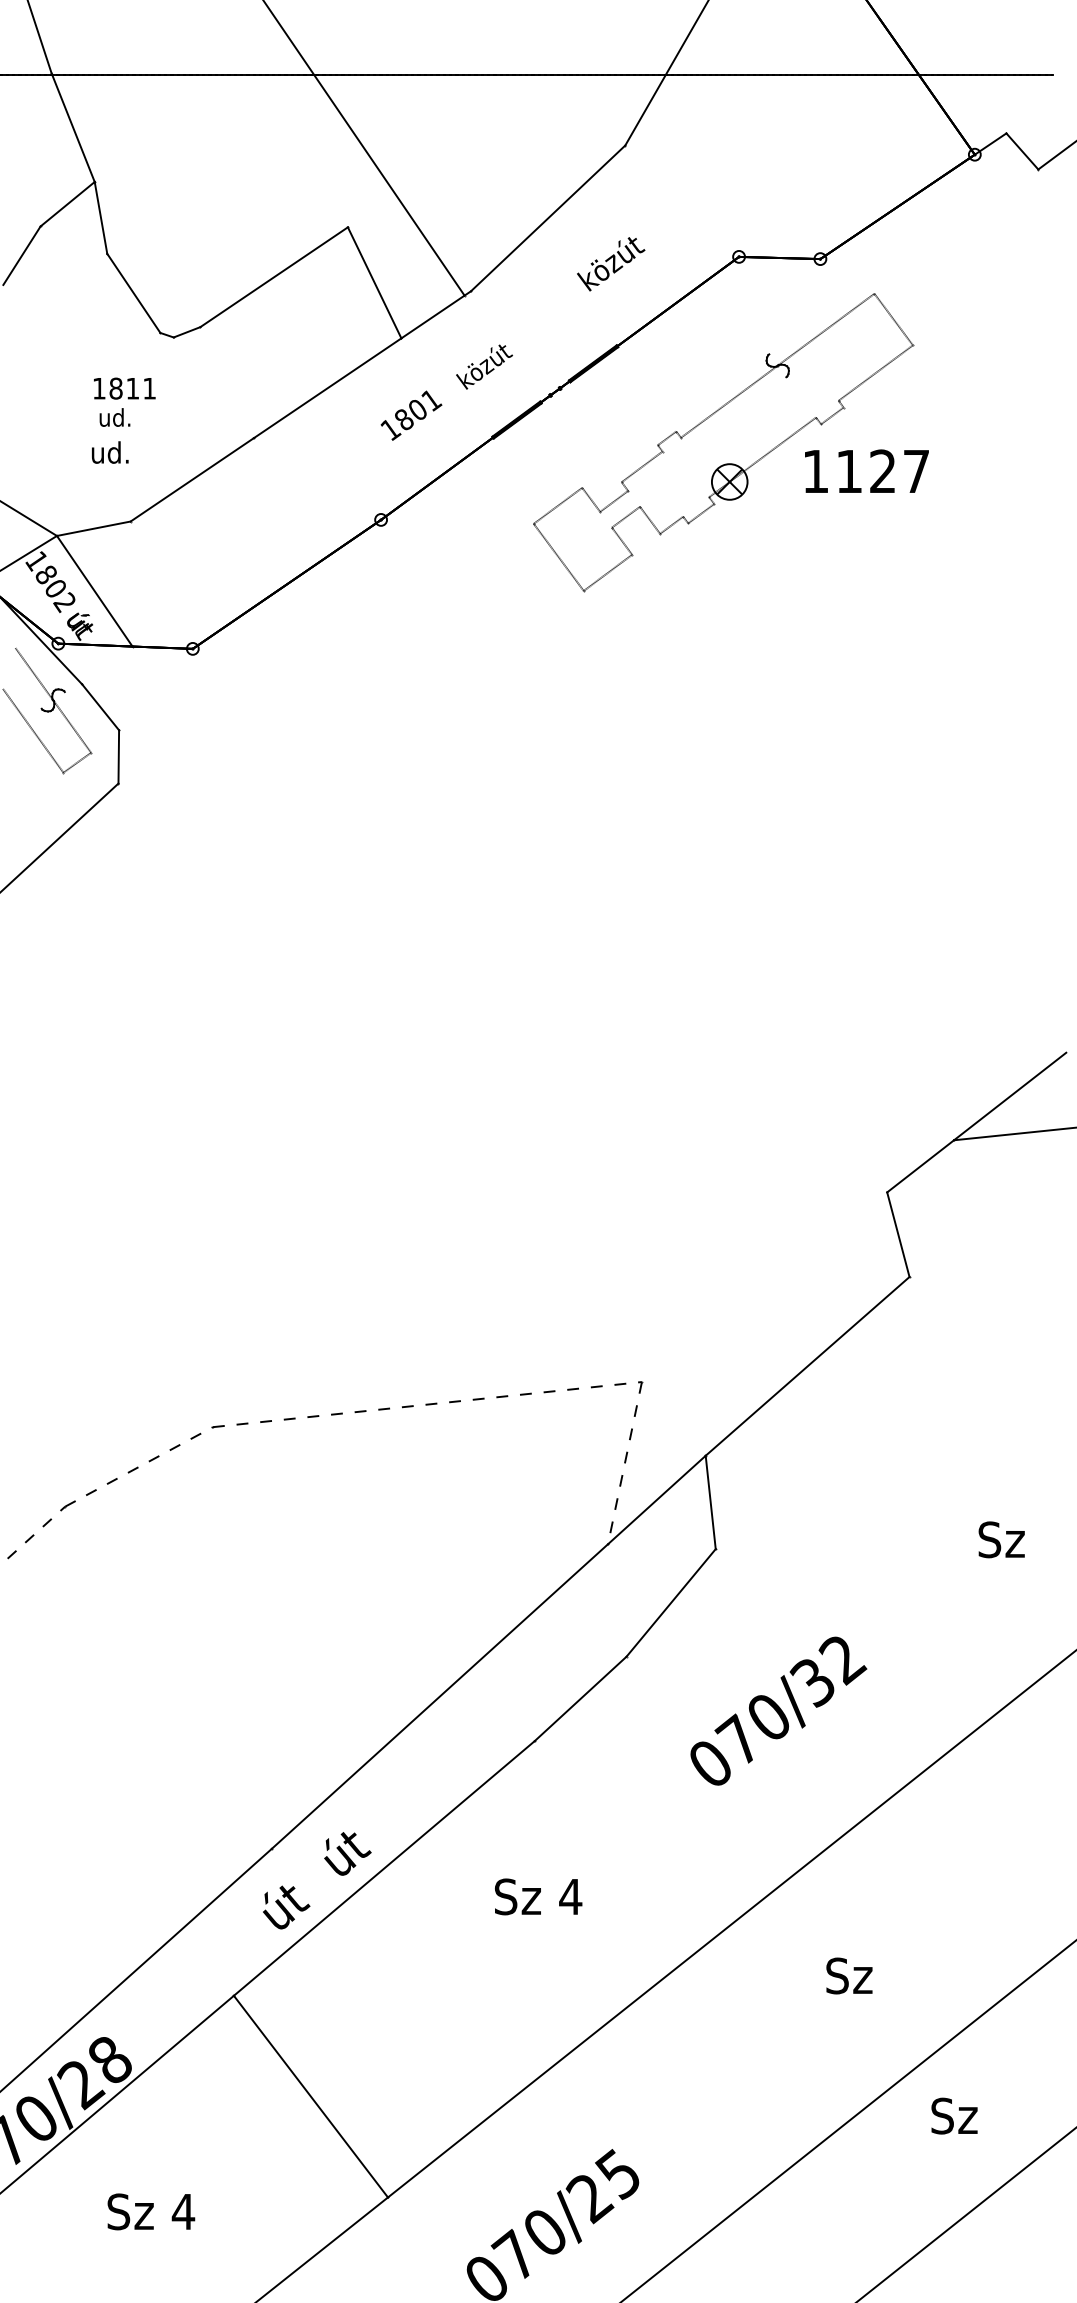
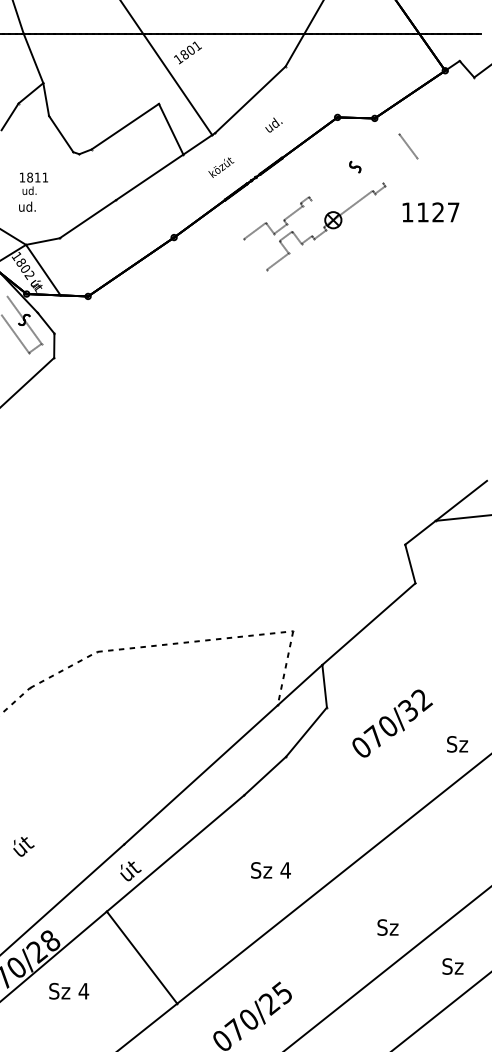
text: (609, 263) -> (278, 120), közút -> ud.
line: (778, 366) -> (355, 167), removed
line: (876, 373) -> (400, 170), removed
text: (410, 414) -> (187, 52), moved
text: (123, 419) -> (33, 191), moved
text: (865, 471) -> (430, 212), moved
line: (557, 557) -> (254, 254), removed
text: (1001, 1540) -> (457, 744), moved
text: (778, 1710) -> (392, 723), moved
text: (346, 1853) -> (23, 846), moved
text: (537, 1897) -> (270, 870), moved
text: (848, 1975) -> (387, 927), moved
text: (953, 2116) -> (452, 966), moved
text: (152, 2210) -> (69, 990), moved

